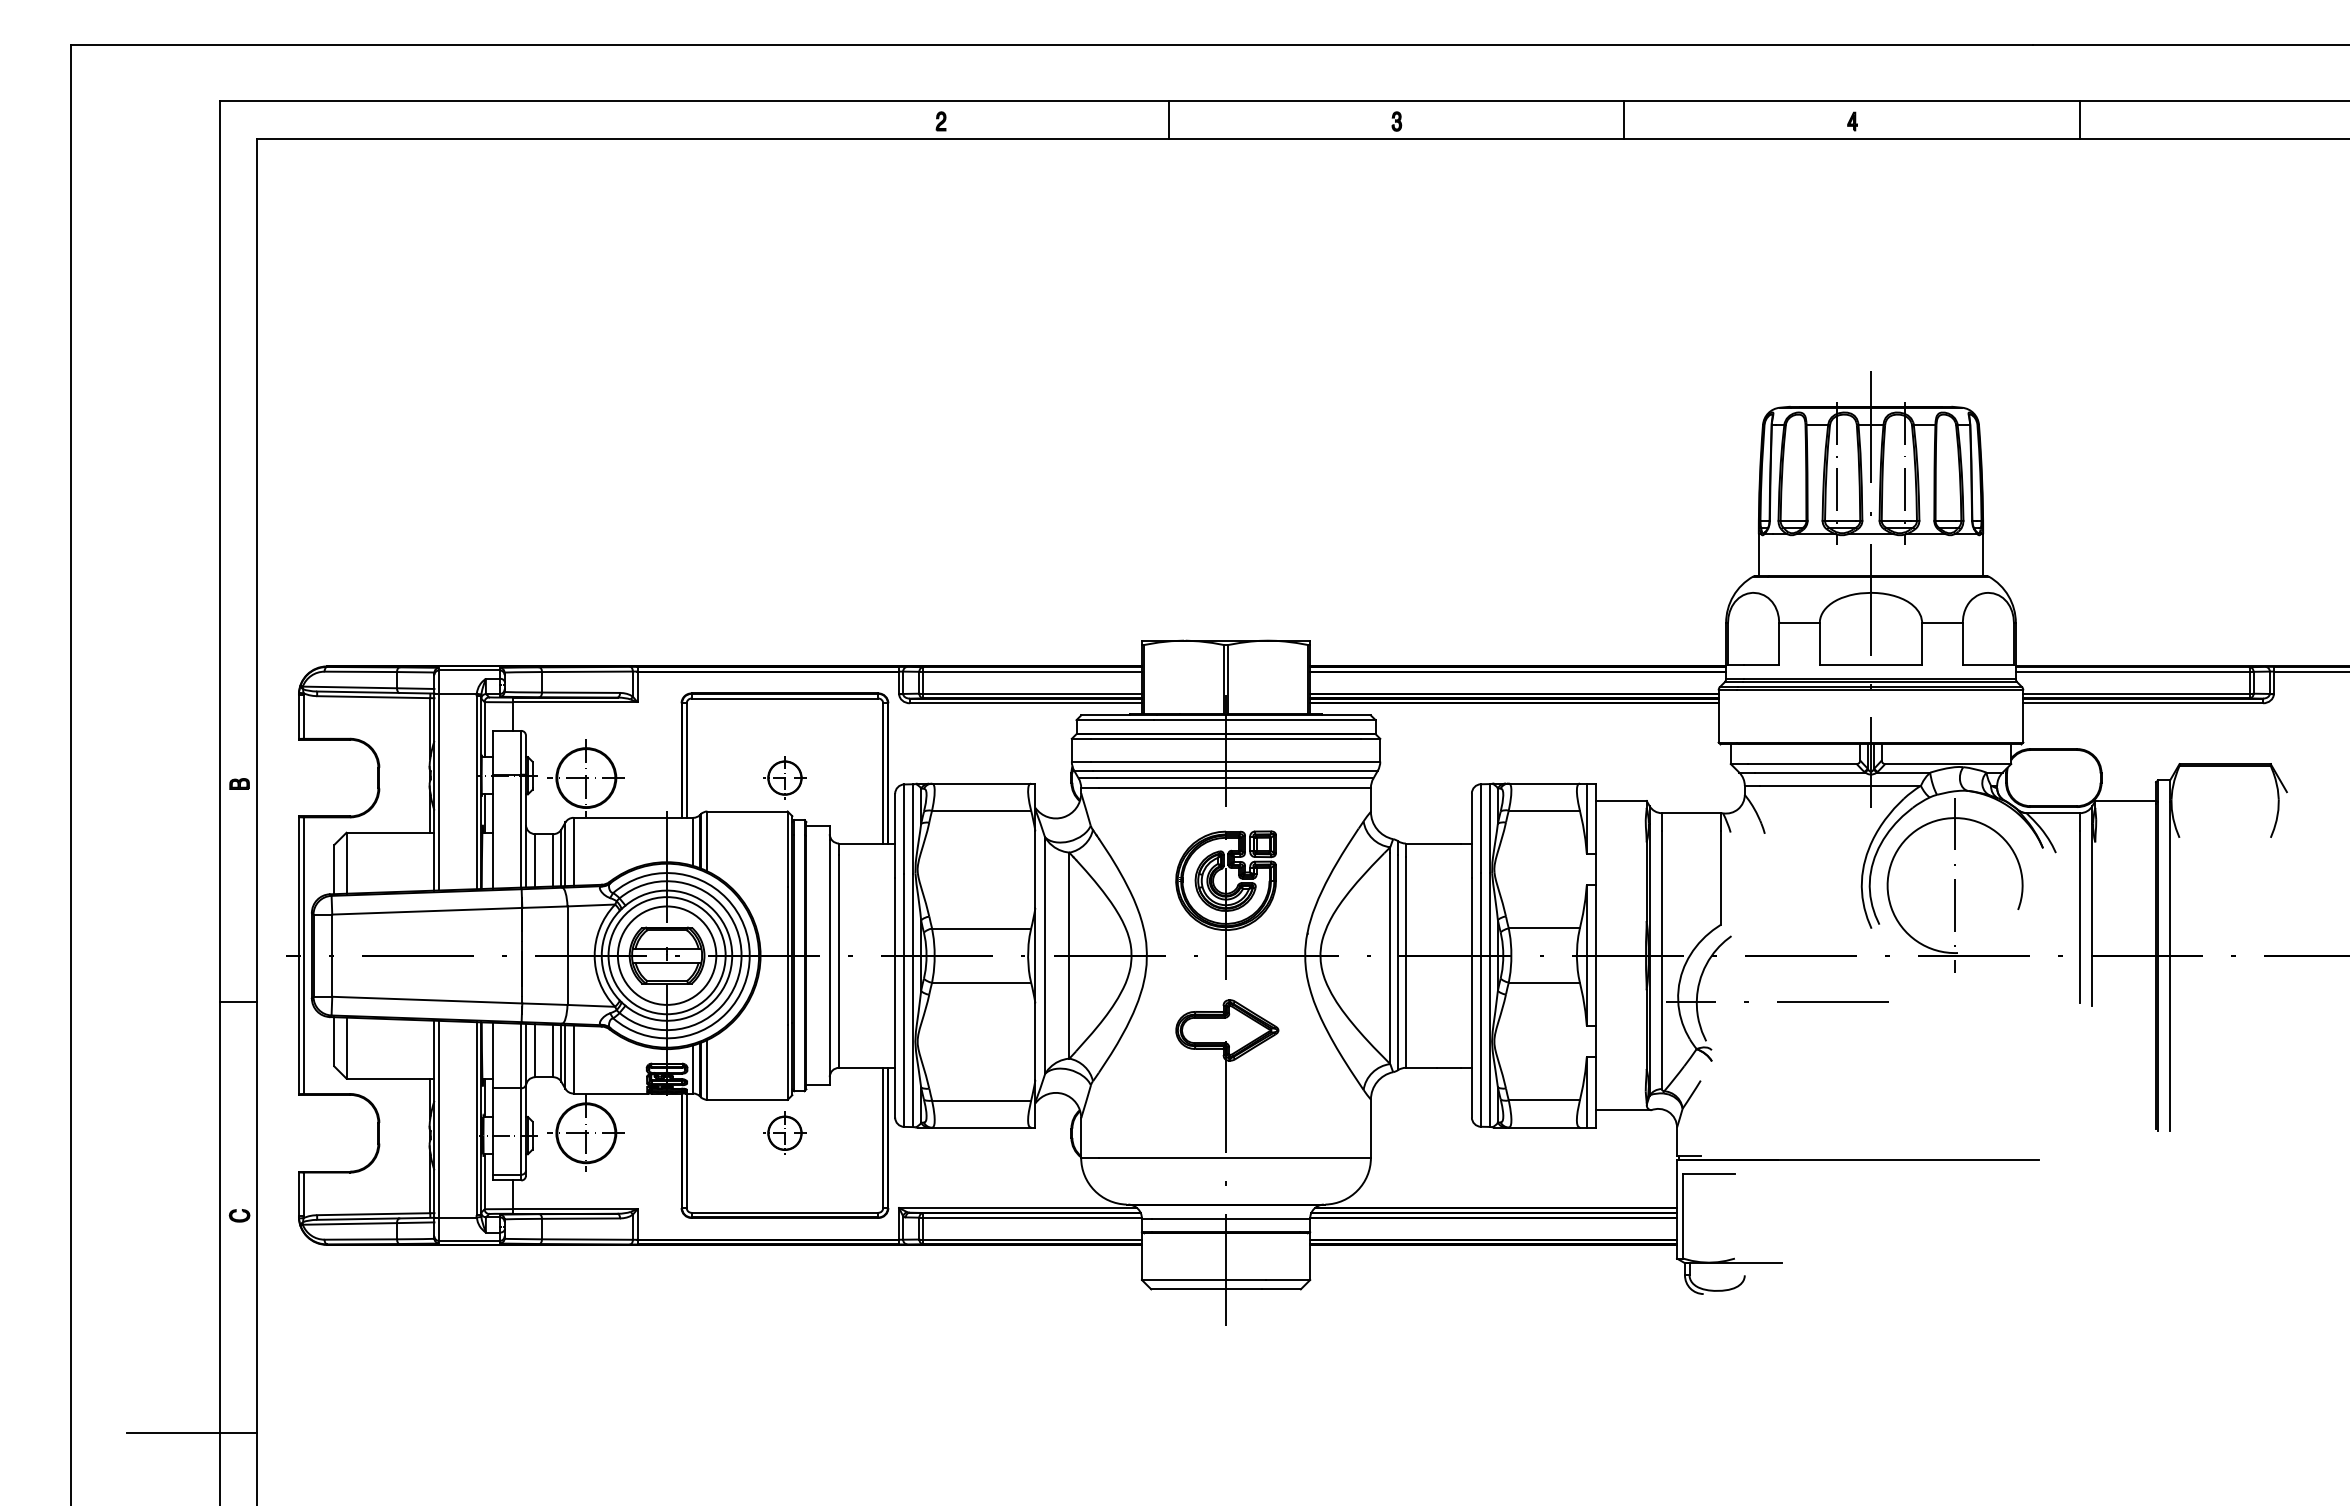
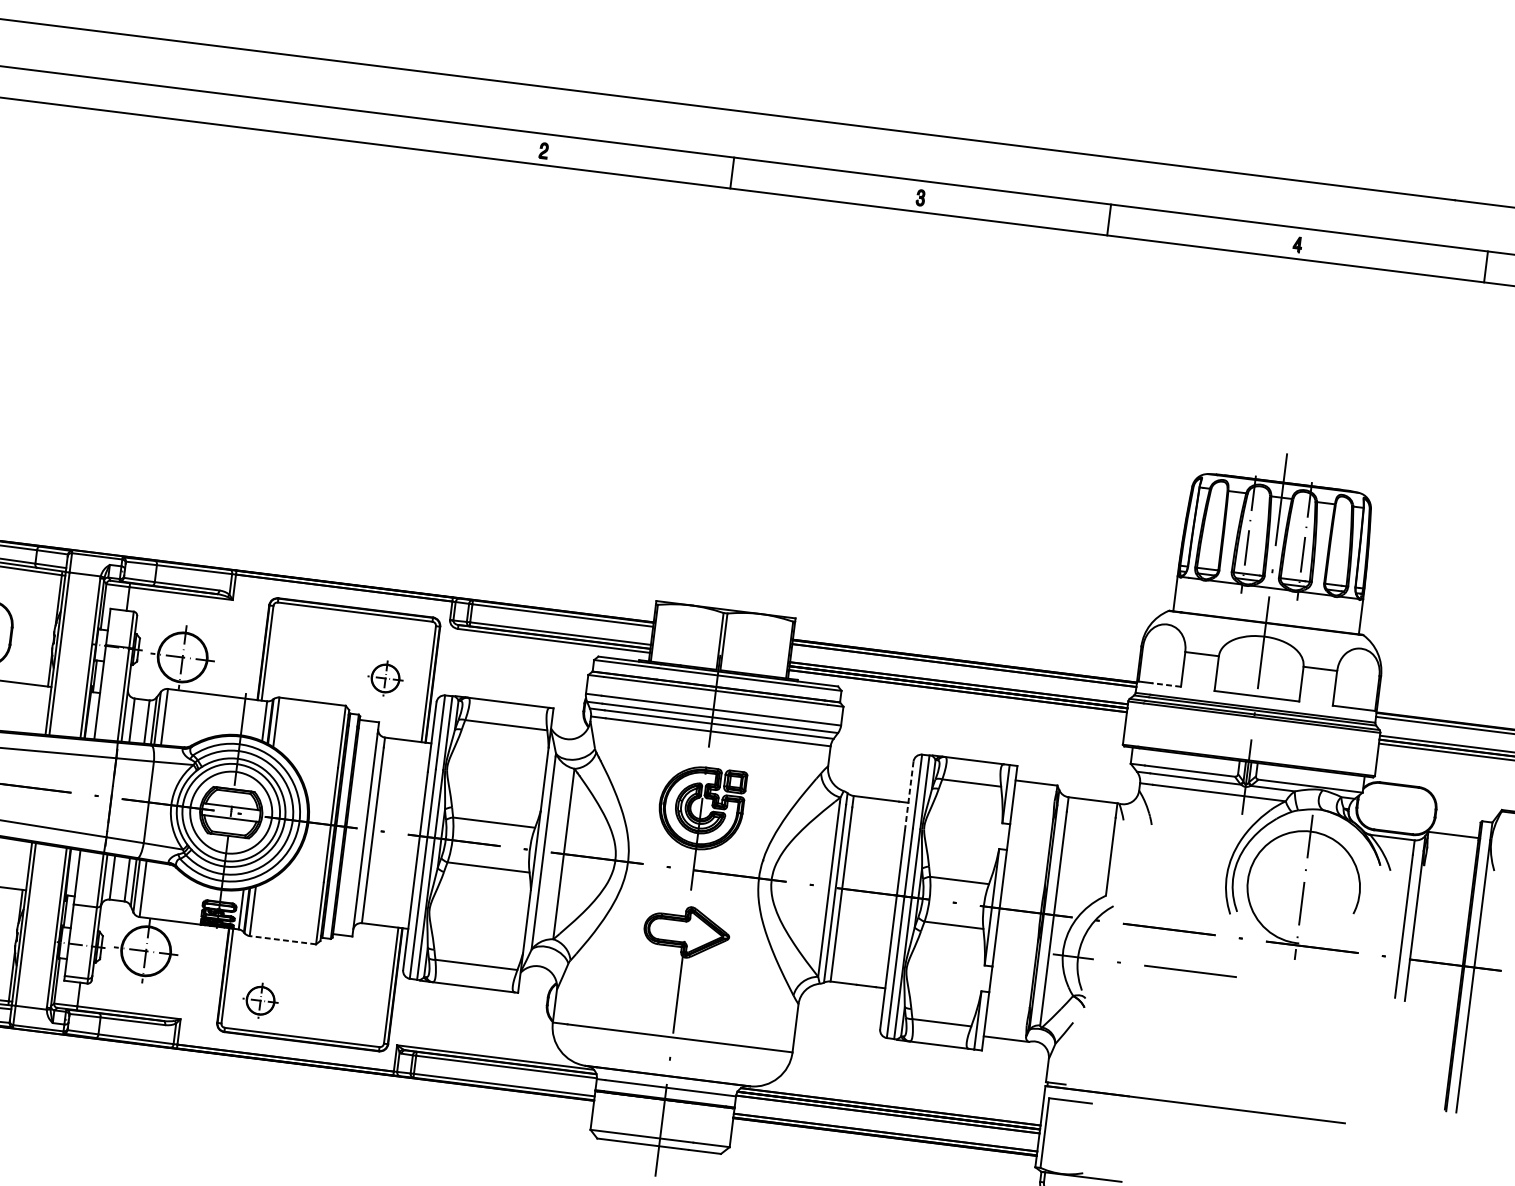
line: (1761, 664) -> (1166, 684), solid -> dashed
part: (784, 777) -> (385, 677), moved
line: (1471, 836) -> (908, 796), solid -> dashed
line: (747, 1099) -> (282, 939), solid -> dashed
part: (784, 1132) -> (260, 1000), moved

